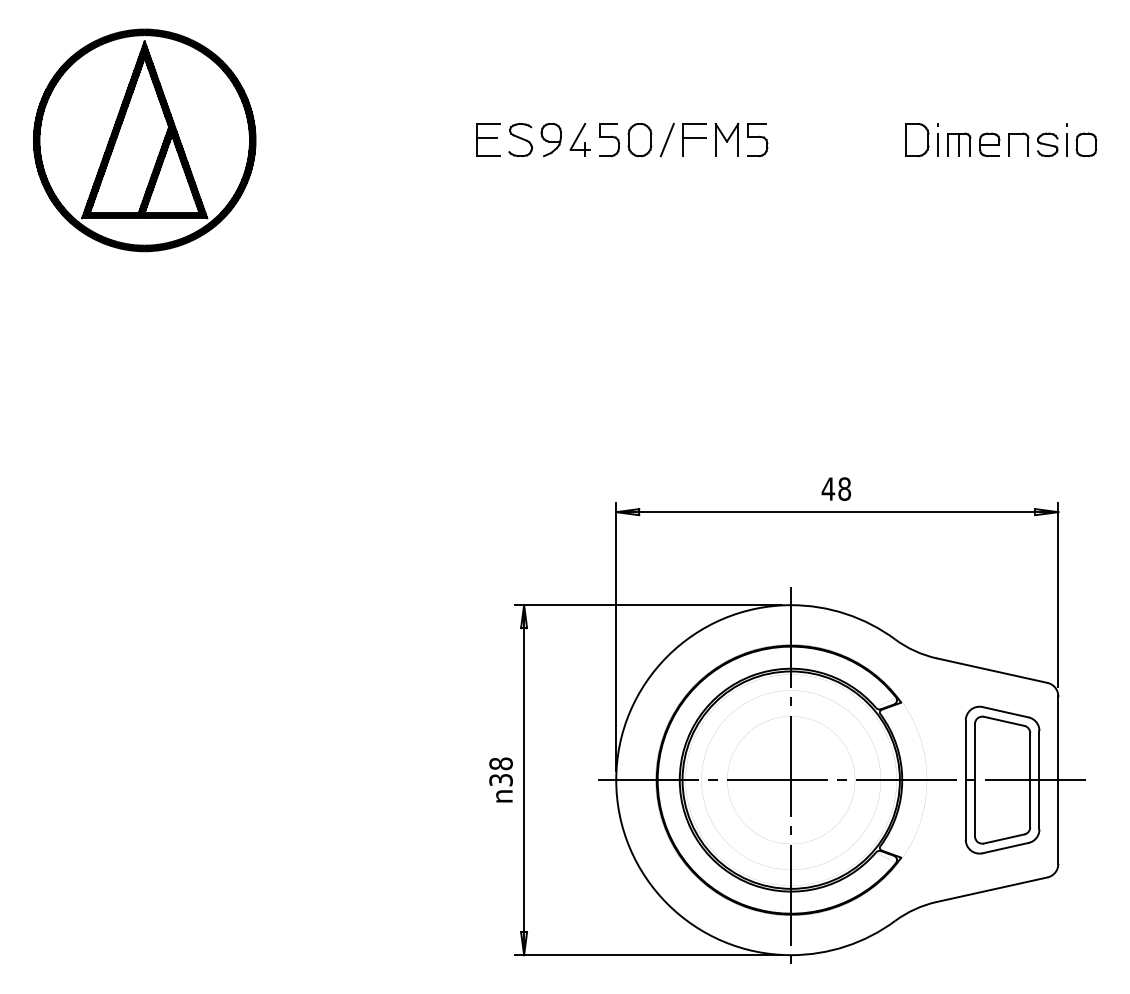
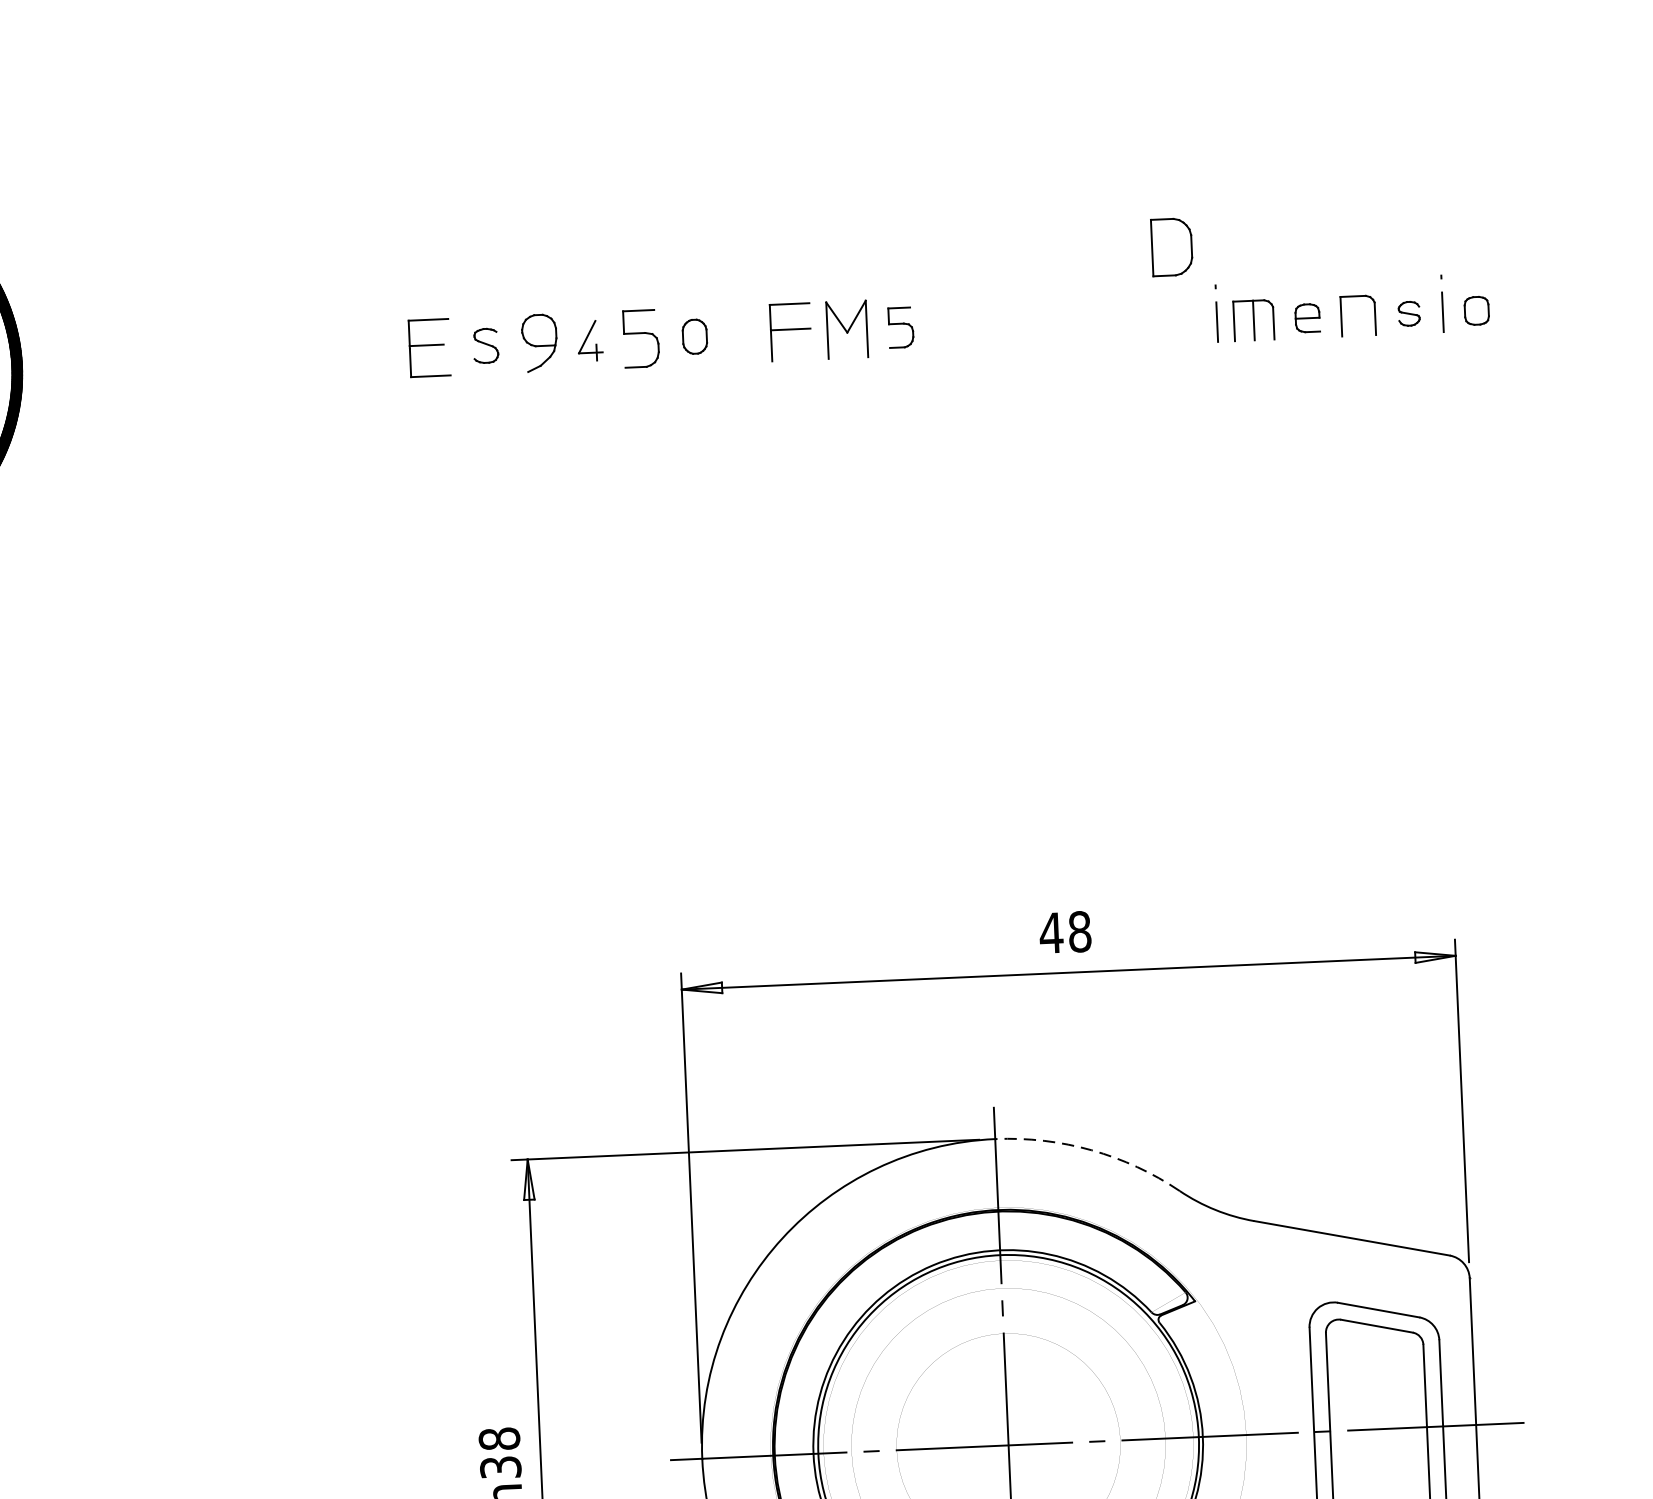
part: (579, 139) -> (589, 340), size x0.7
line: (666, 139) -> (741, 333), removed
part: (520, 140) -> (485, 346), size x0.6
part: (639, 140) -> (694, 337), size x0.6
part: (757, 140) -> (900, 328), size x0.7
part: (917, 140) -> (1172, 248), moved
part: (989, 144) -> (1307, 317), size x0.7
part: (1047, 144) -> (1408, 313), size x0.6
part: (1086, 144) -> (1476, 310), size x0.7
arc: (845, 613) -> (1090, 1149), solid -> dashed

